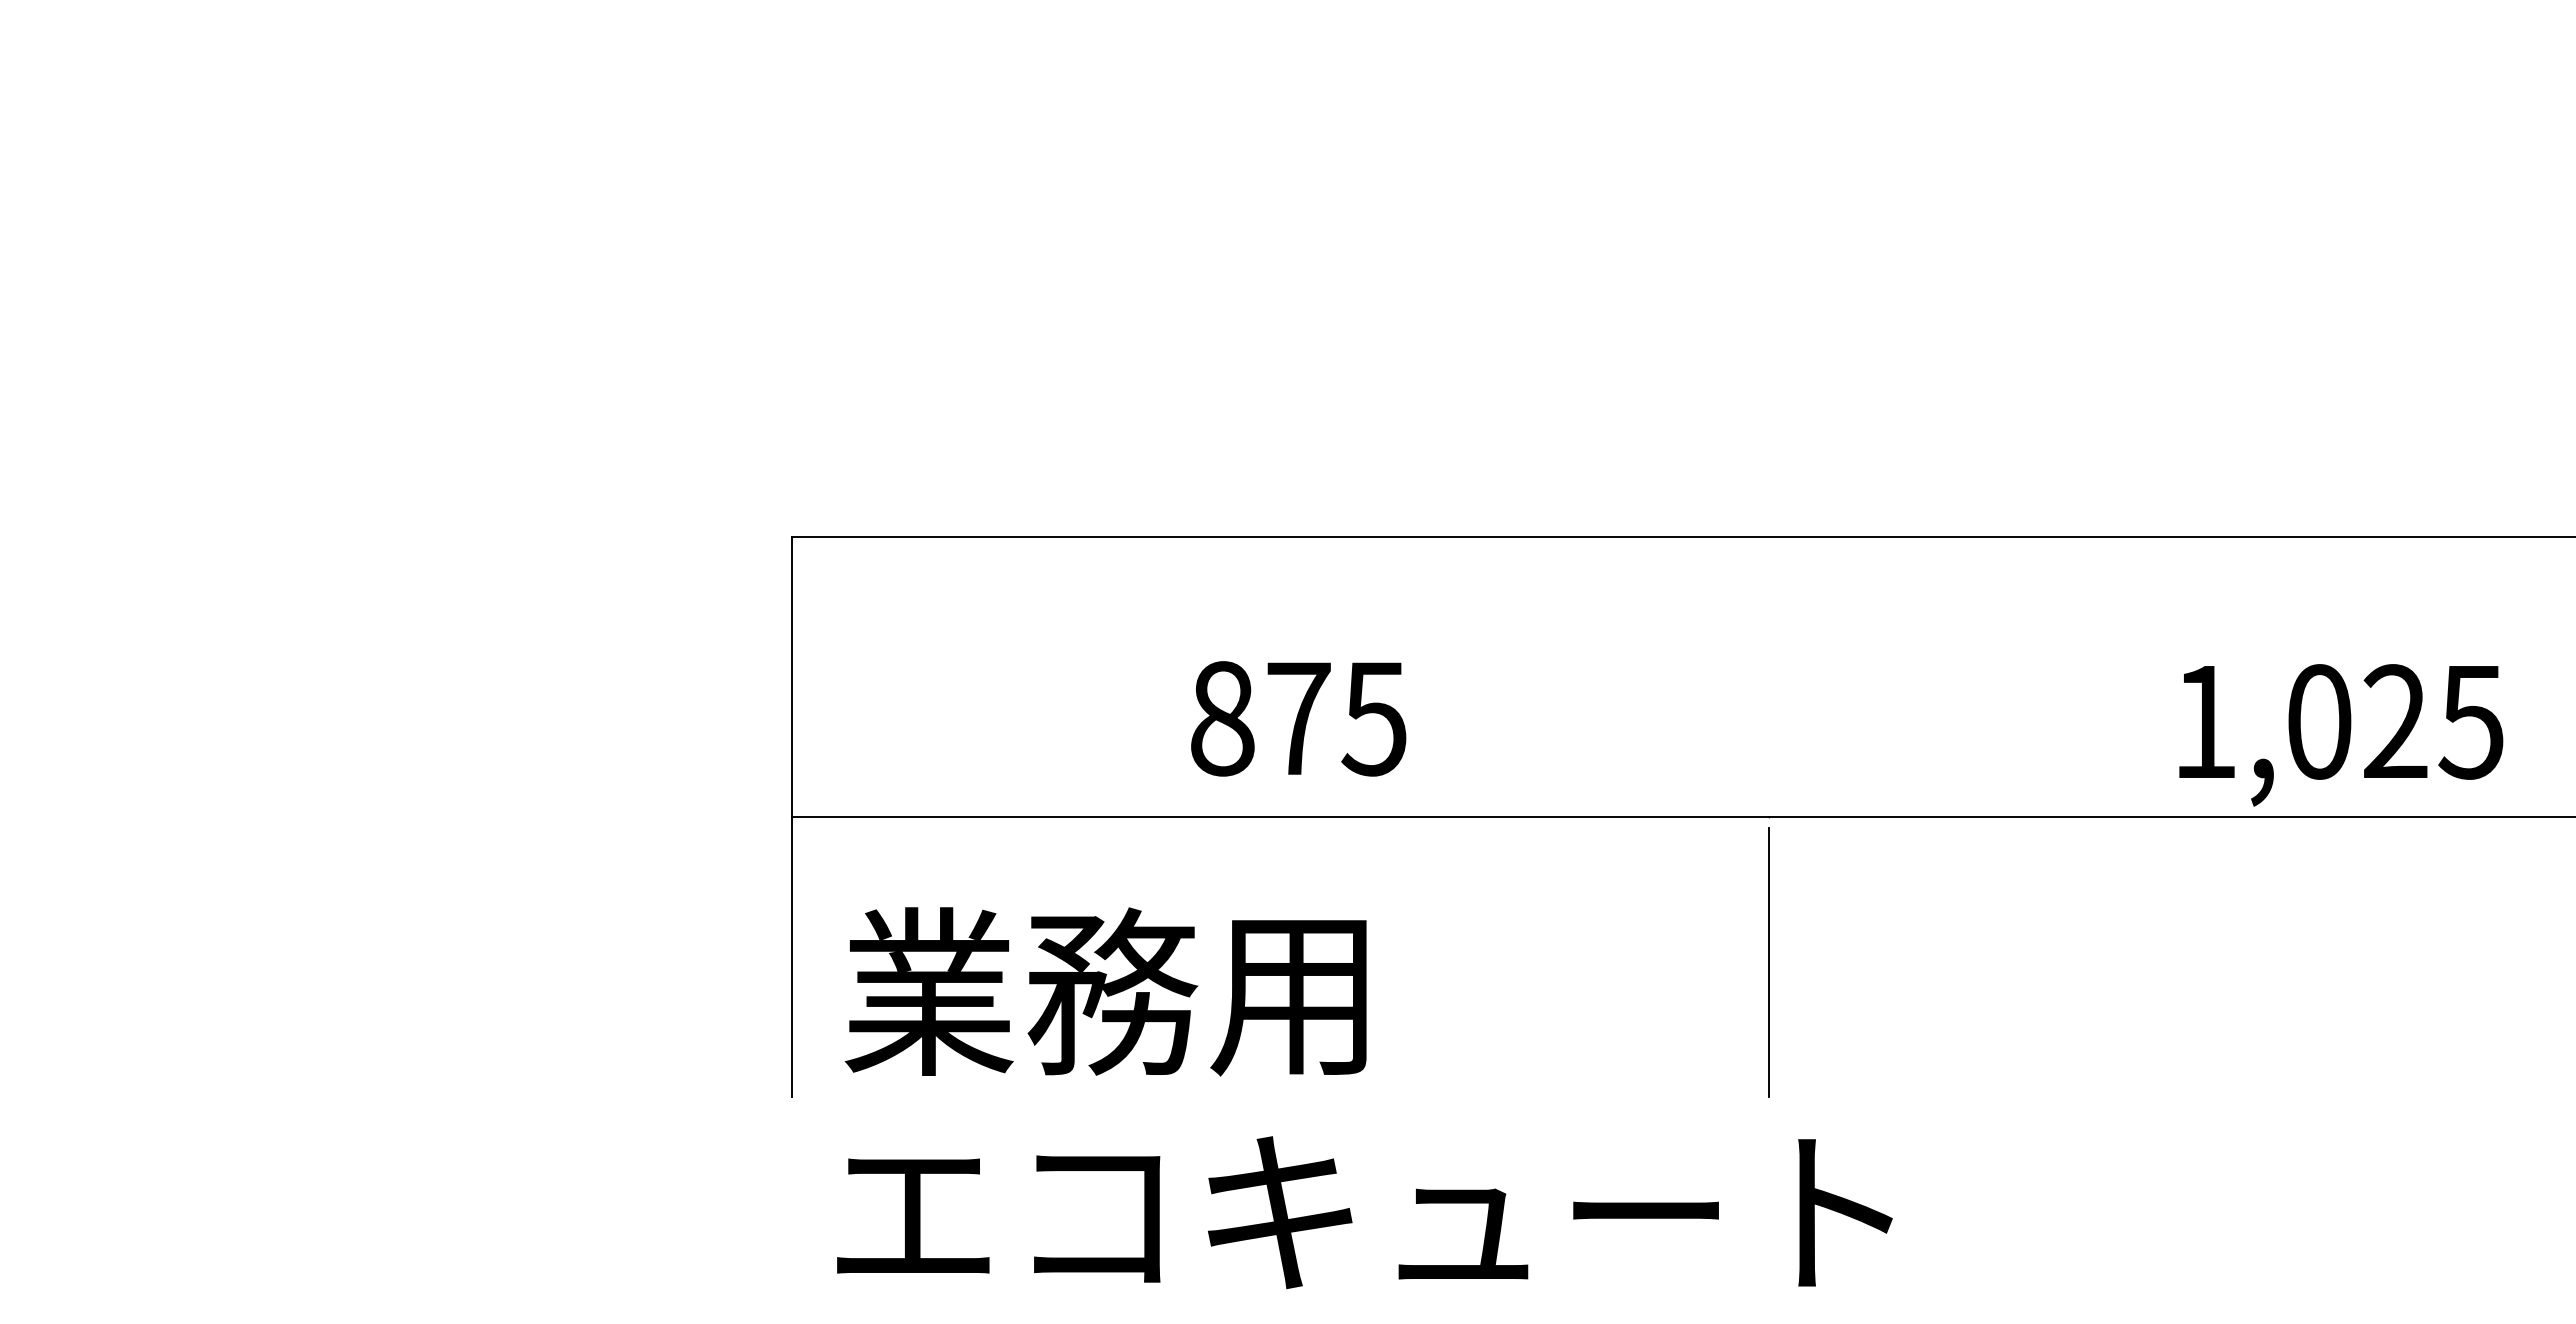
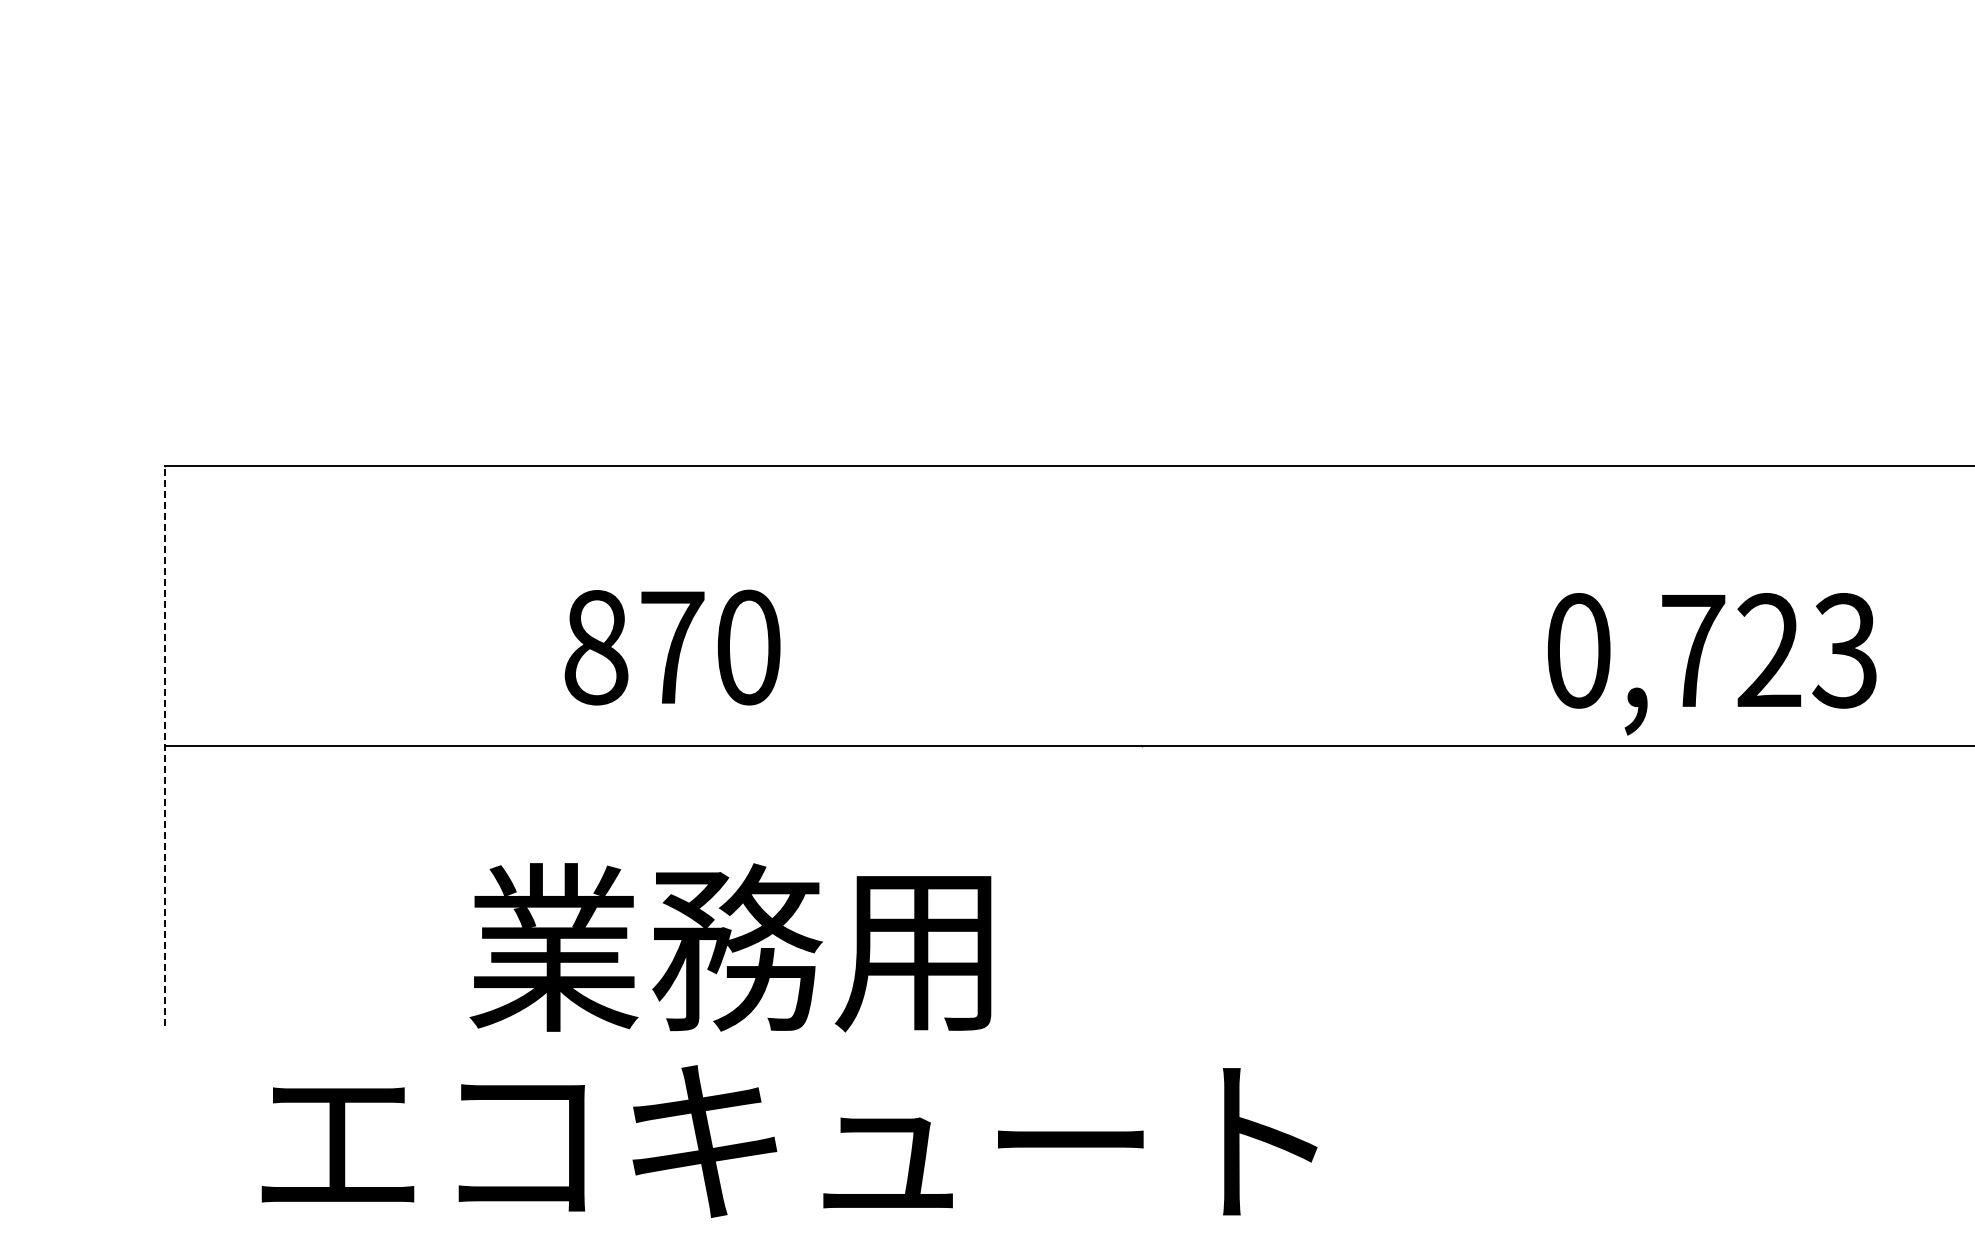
text: (1373, 718) -> (747, 647), 875 -> 870
text: (2338, 721) -> (1712, 650), 1,025 -> 0,723
line: (791, 817) -> (165, 746), solid -> dashed
line: (1768, 961) -> (1142, 890), removed
text: (1105, 991) -> (730, 947), moved
text: (1364, 1212) -> (789, 1141), moved

